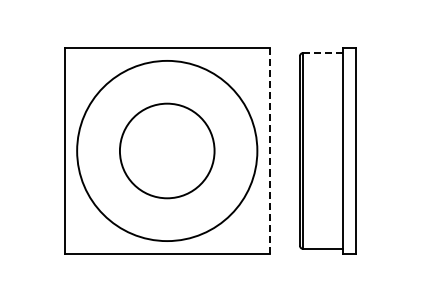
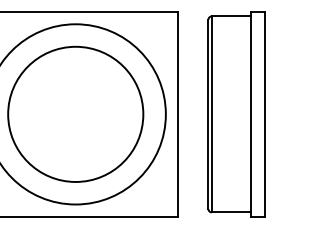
line: (323, 53) -> (232, 16), dashed -> solid
circle: (166, 150) -> (75, 113), size x1.43
line: (269, 151) -> (178, 114), dashed -> solid

